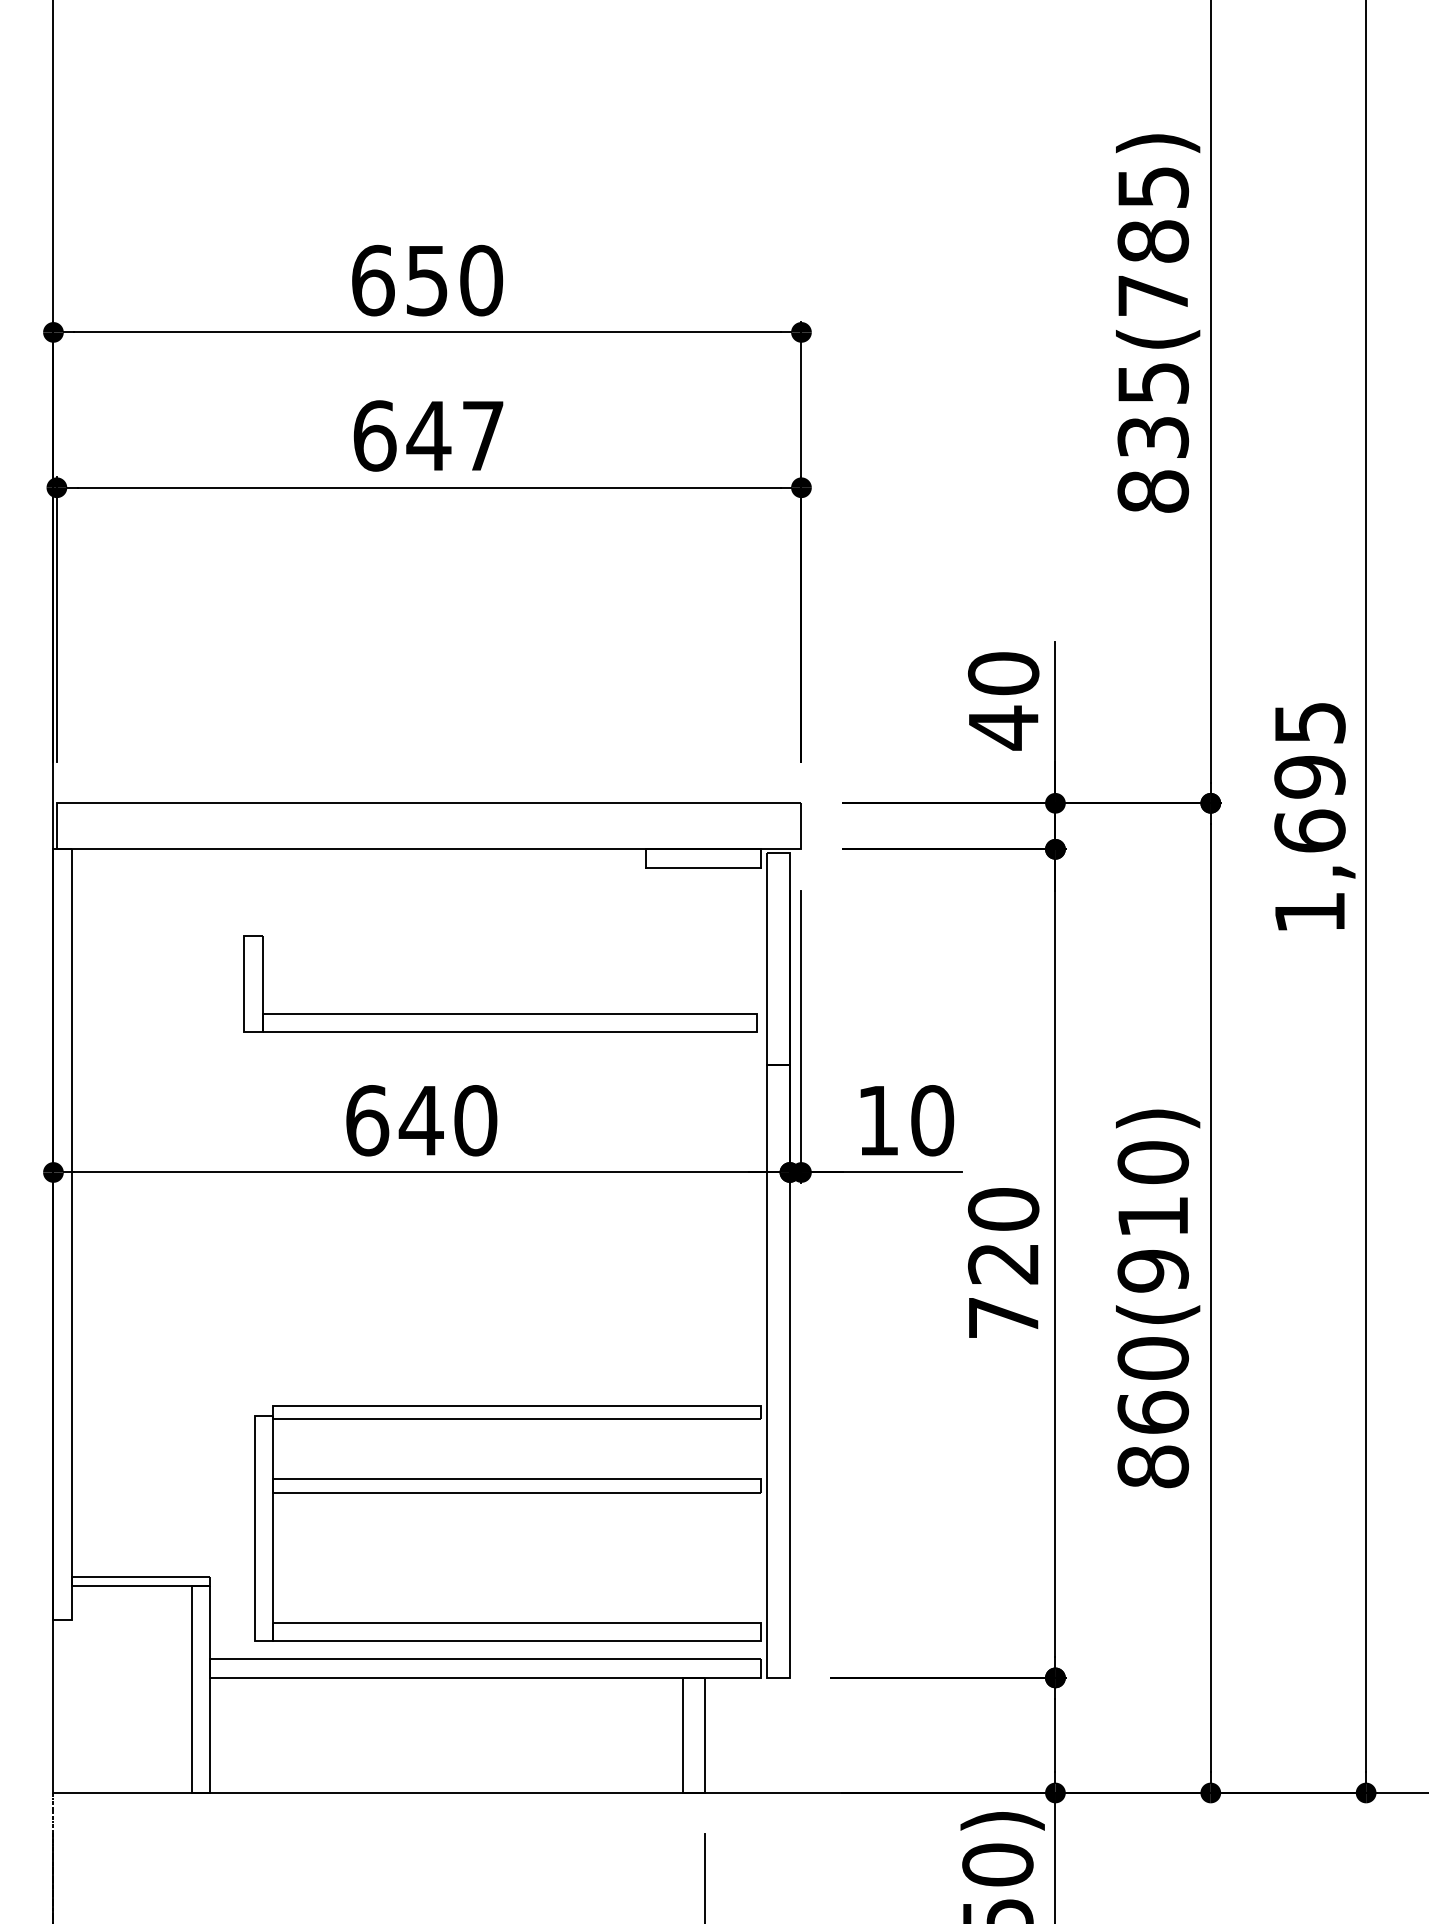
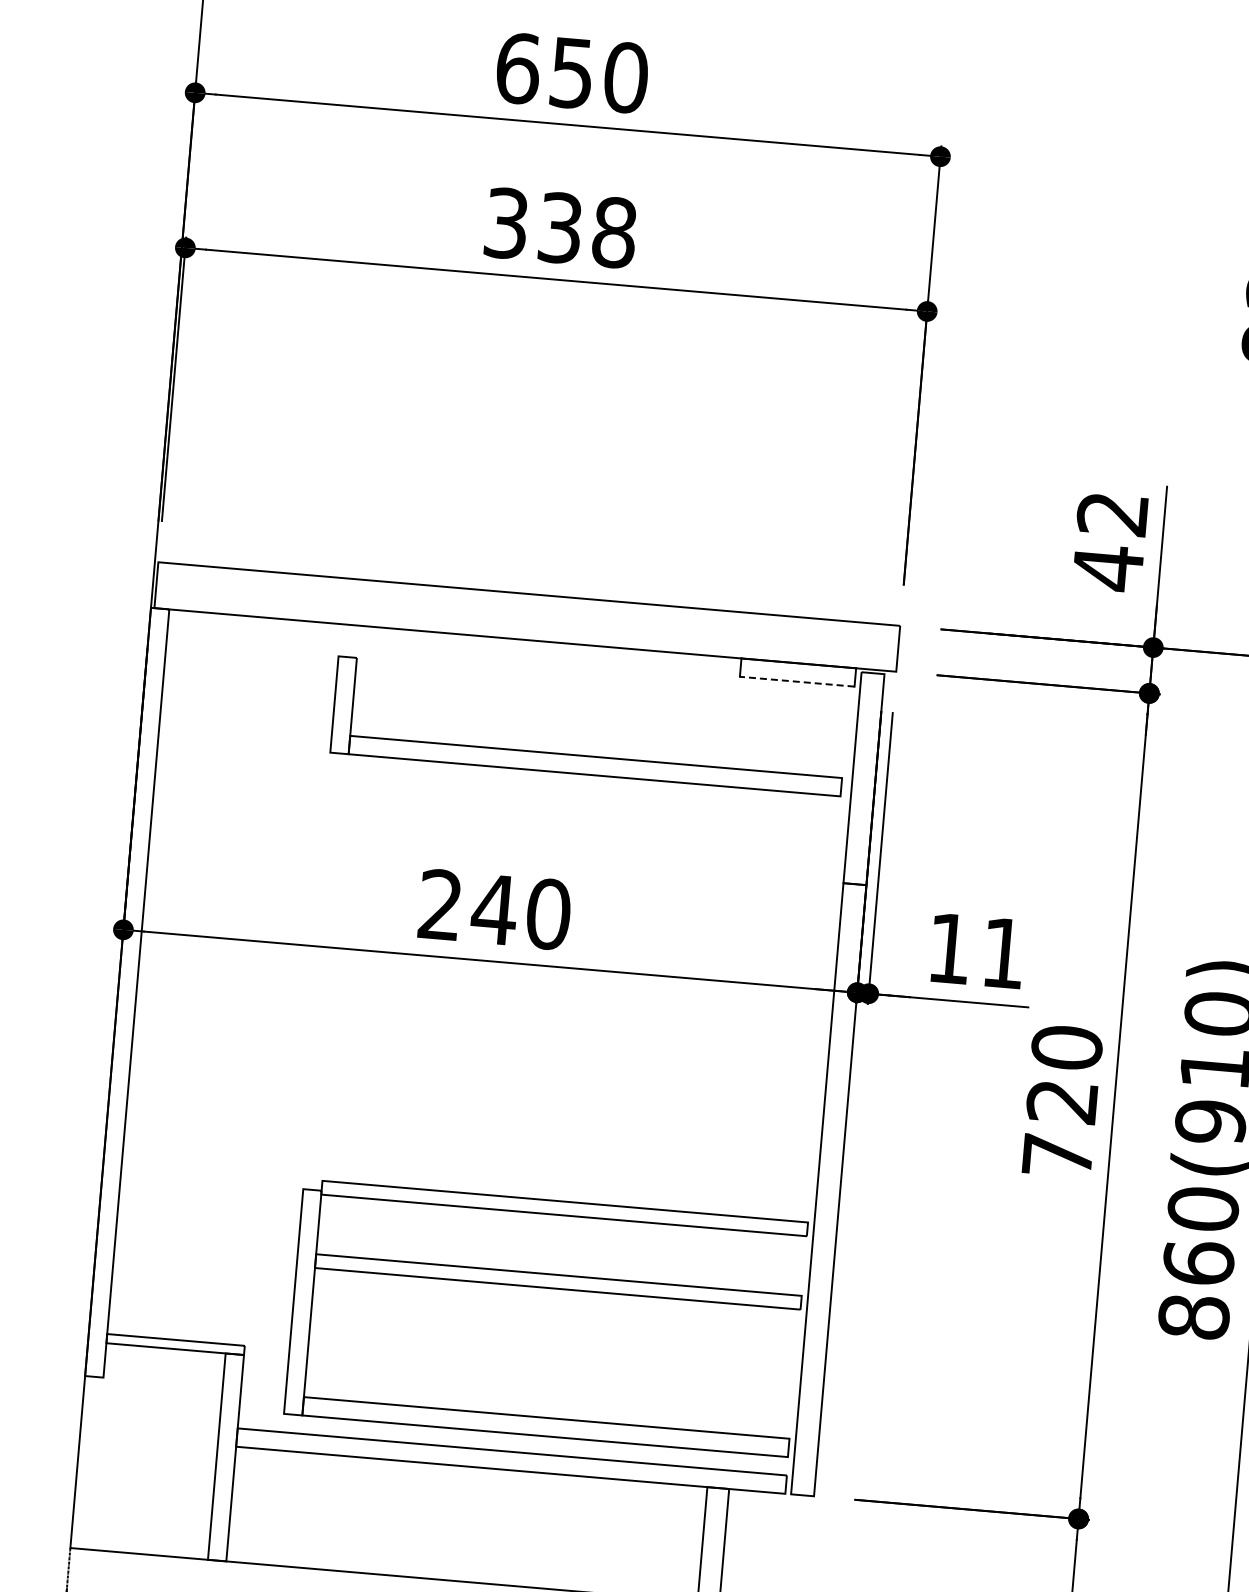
text: (428, 435) -> (560, 227), 647 -> 338
text: (1003, 673) -> (1112, 513), 40 -> 42
line: (703, 867) -> (797, 681), solid -> dashed
part: (500, 1013) -> (587, 755), moved
text: (367, 1120) -> (440, 904), 640 -> 240
text: (932, 1120) -> (1003, 953), 10 -> 11

